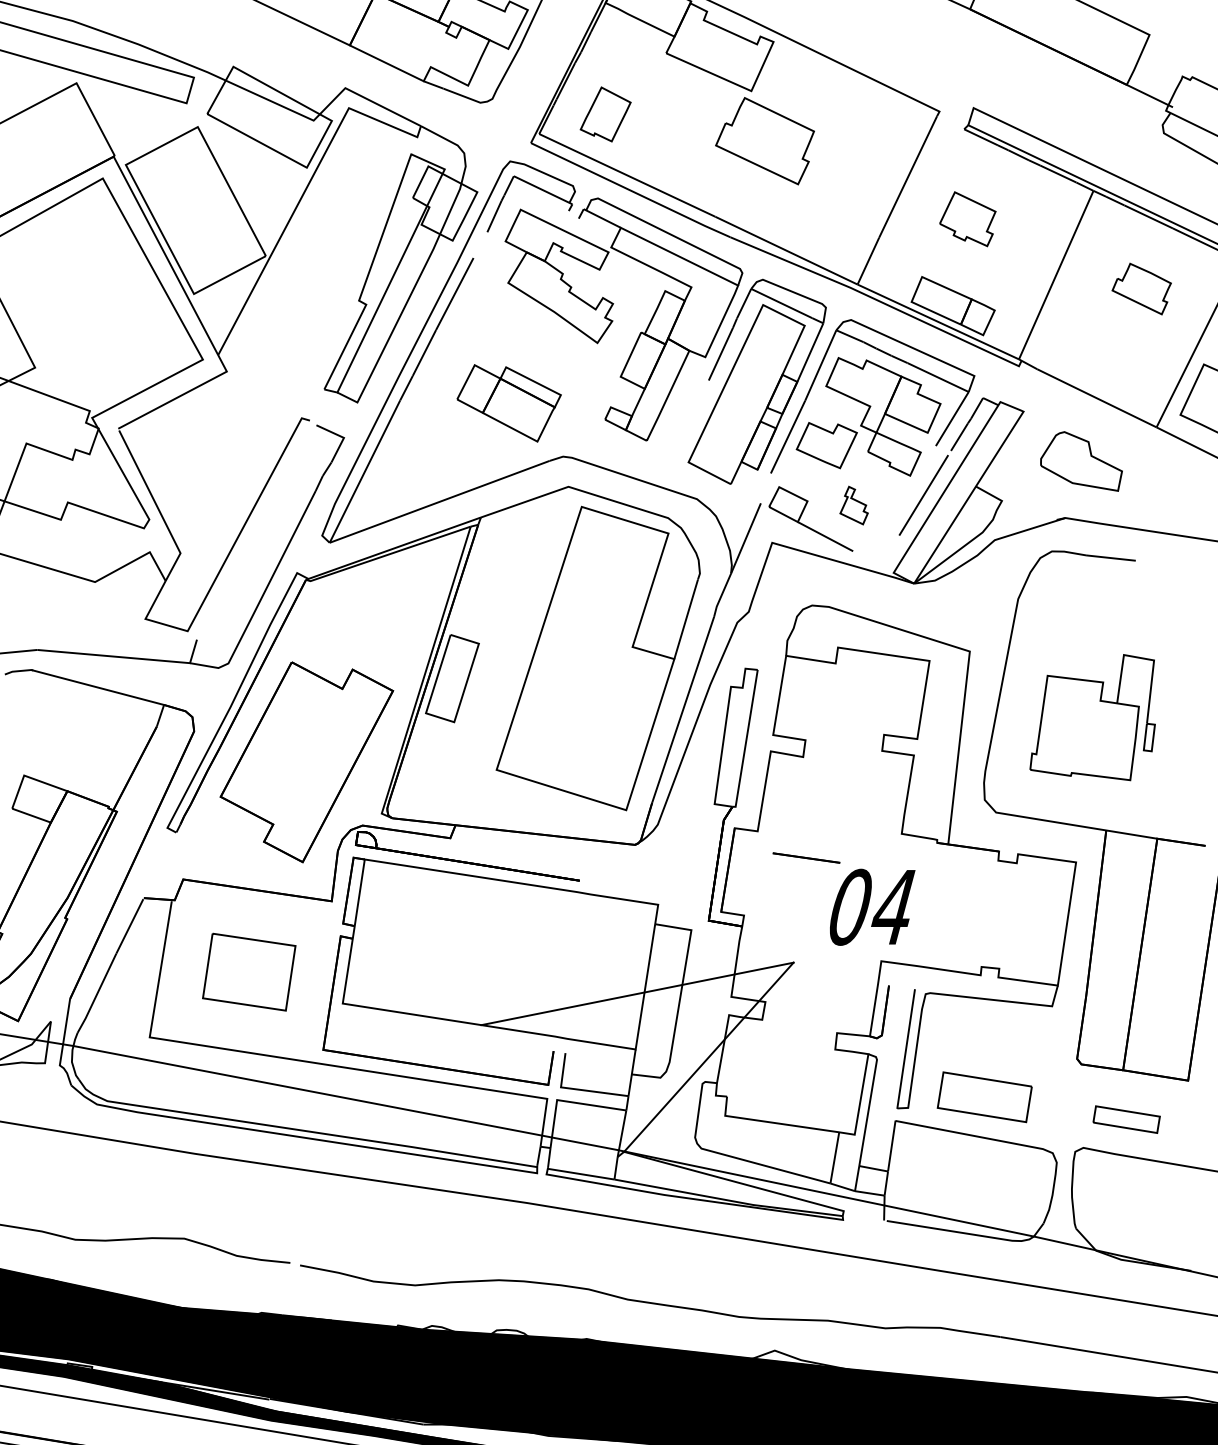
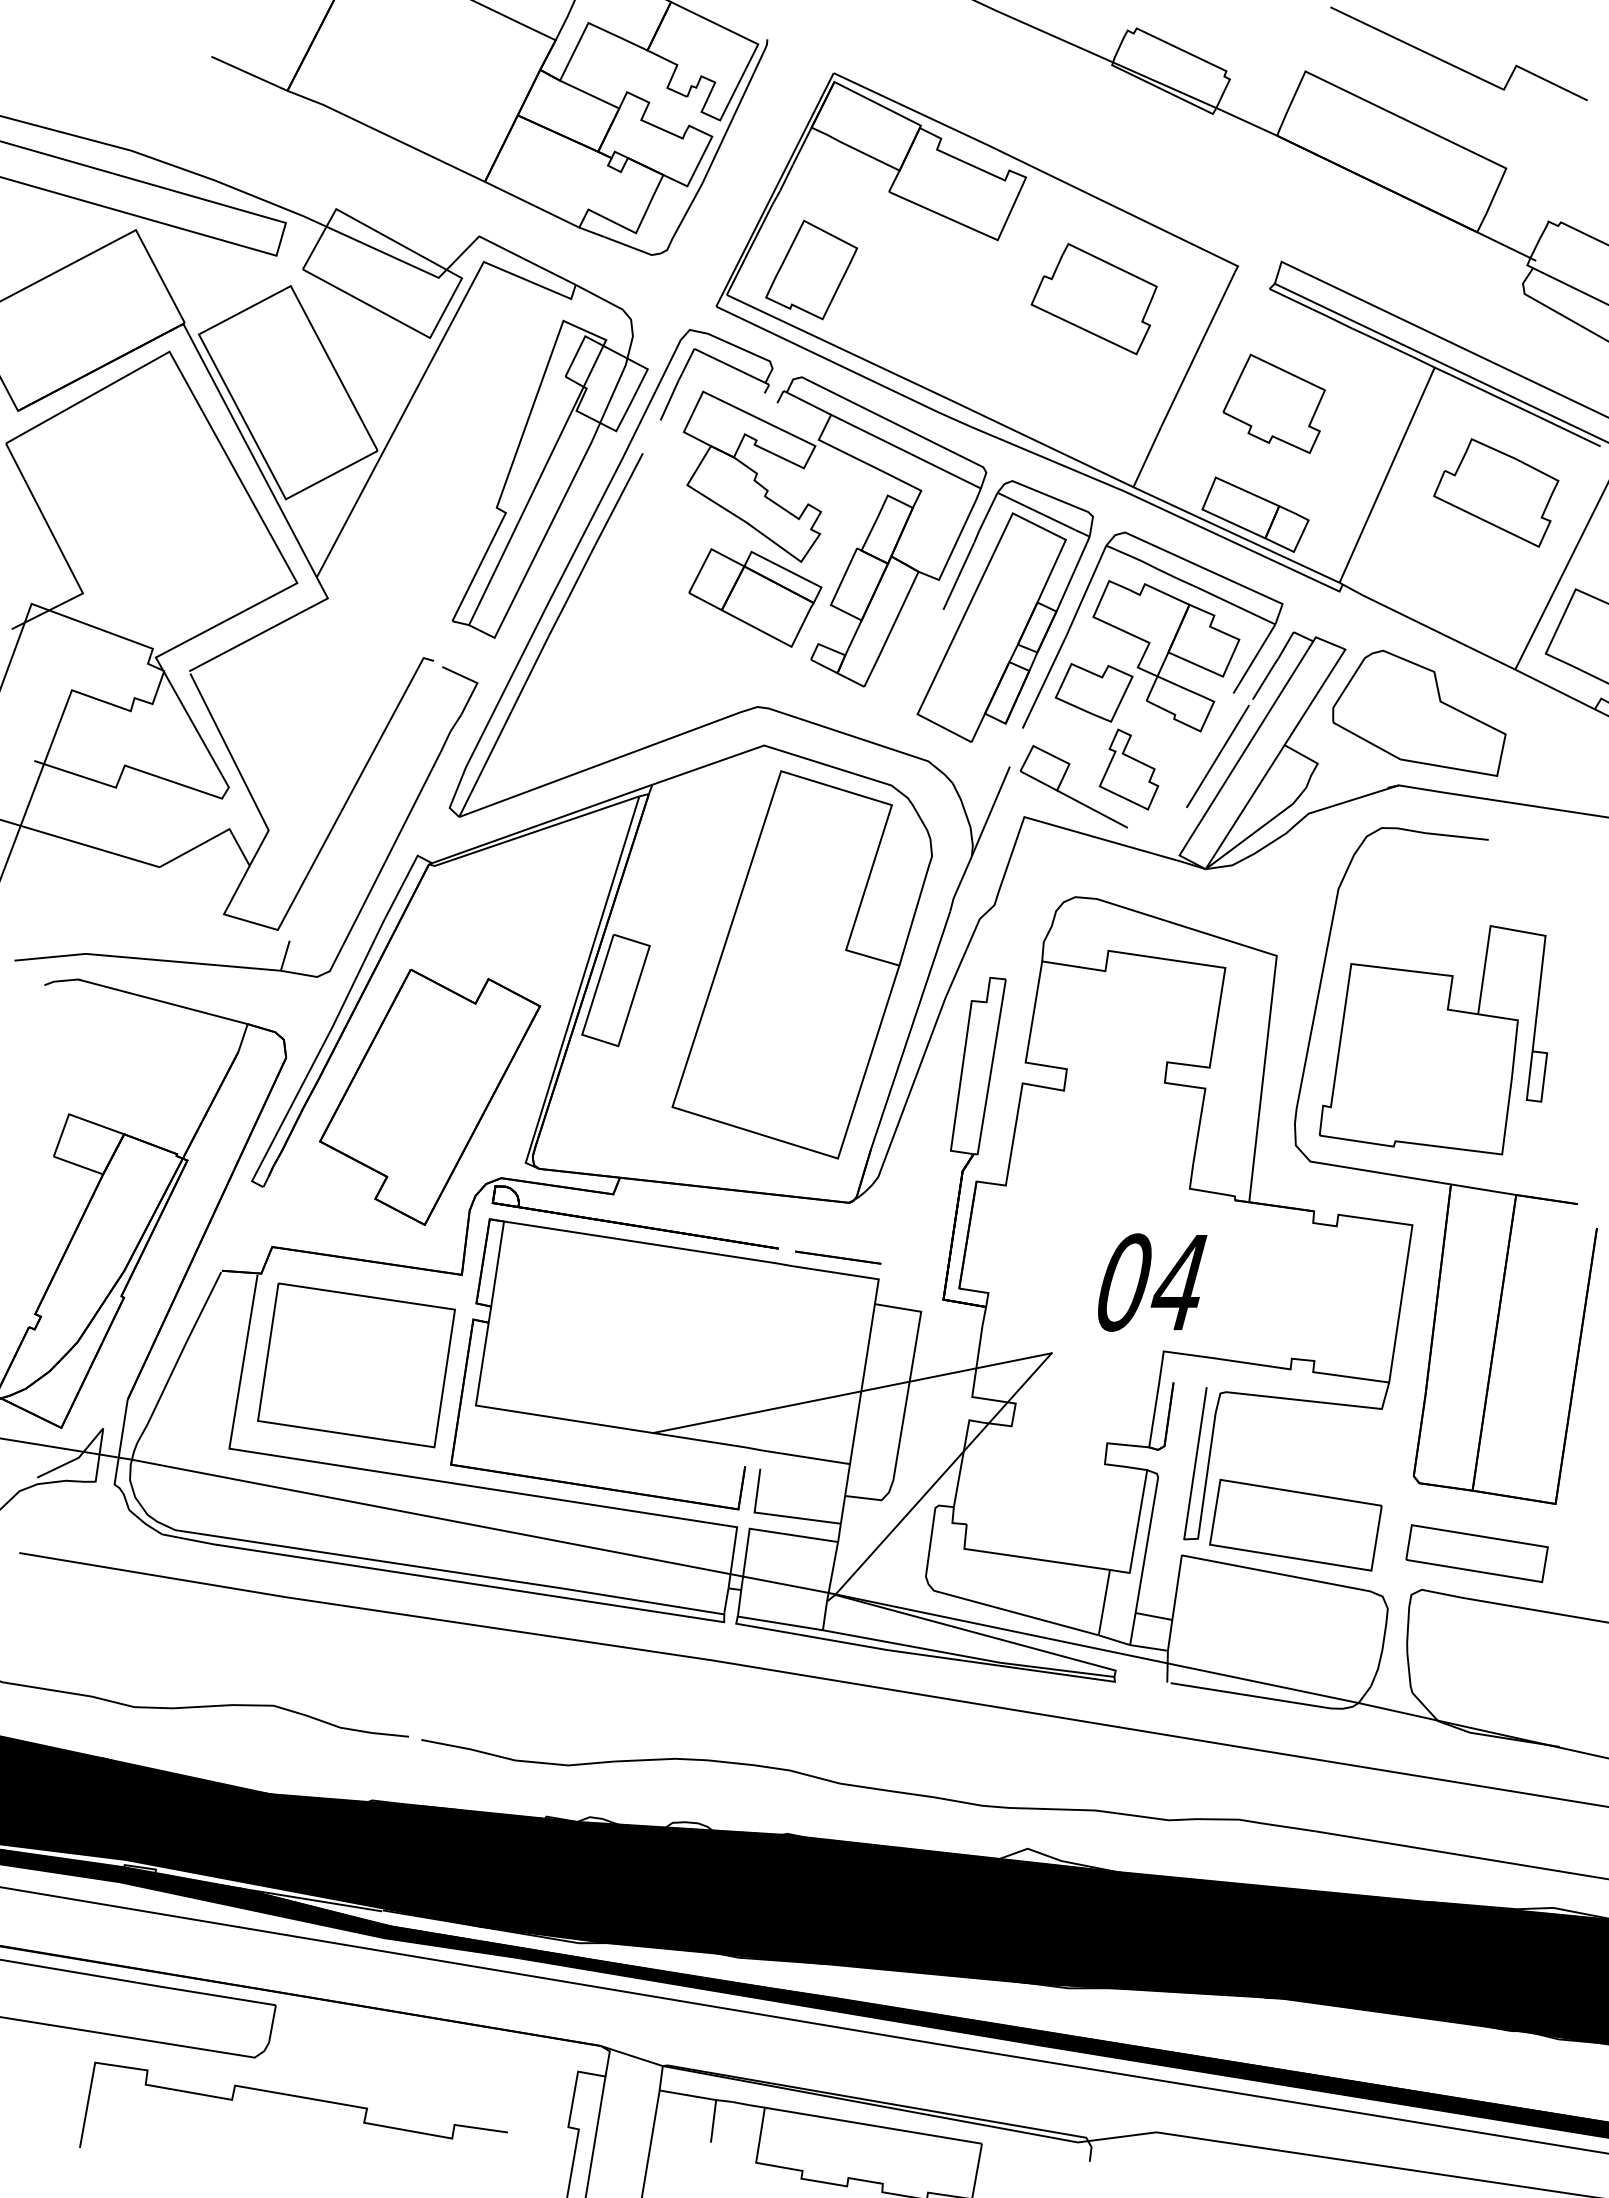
part: (605, 114) -> (811, 269), size x1.43
part: (764, 141) -> (1093, 299), moved
part: (967, 218) -> (1273, 403), size x1.43
part: (1141, 288) -> (1496, 492), size x1.67
part: (509, 403) -> (755, 597), moved
part: (1081, 460) -> (1419, 712), size x1.67
part: (853, 505) -> (1128, 769), size x1.67
part: (1092, 717) -> (1433, 1040), size x1.43
line: (806, 857) -> (838, 1257), moved
part: (249, 972) -> (356, 1365), size x1.67
part: (984, 1096) -> (1295, 1524), size x1.43
part: (1126, 1119) -> (1476, 1553), size x1.67

